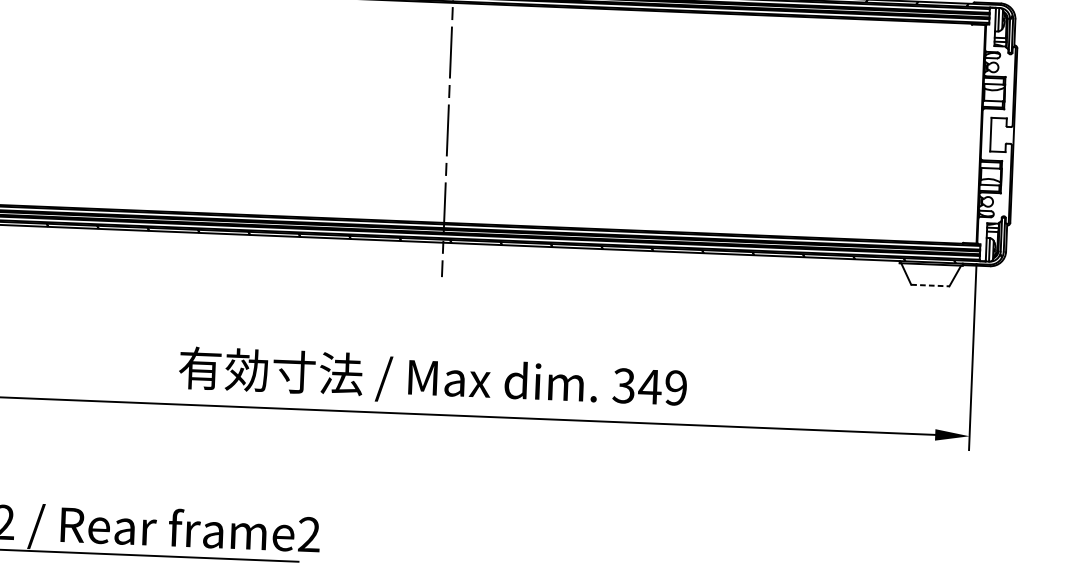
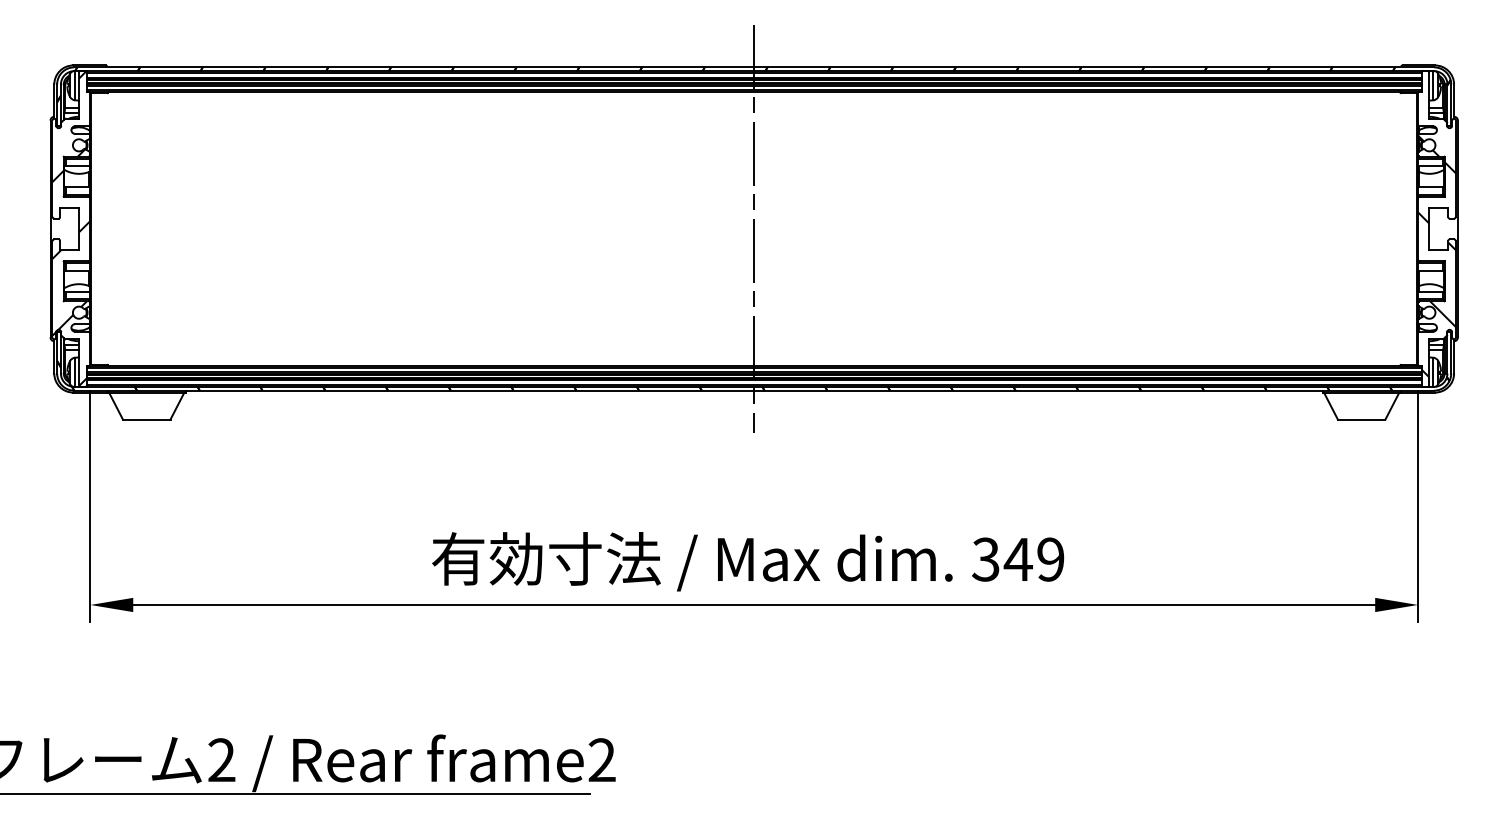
hatch: (995, 156) -> (1436, 256), added
line: (930, 285) -> (1361, 419), dashed -> solid

